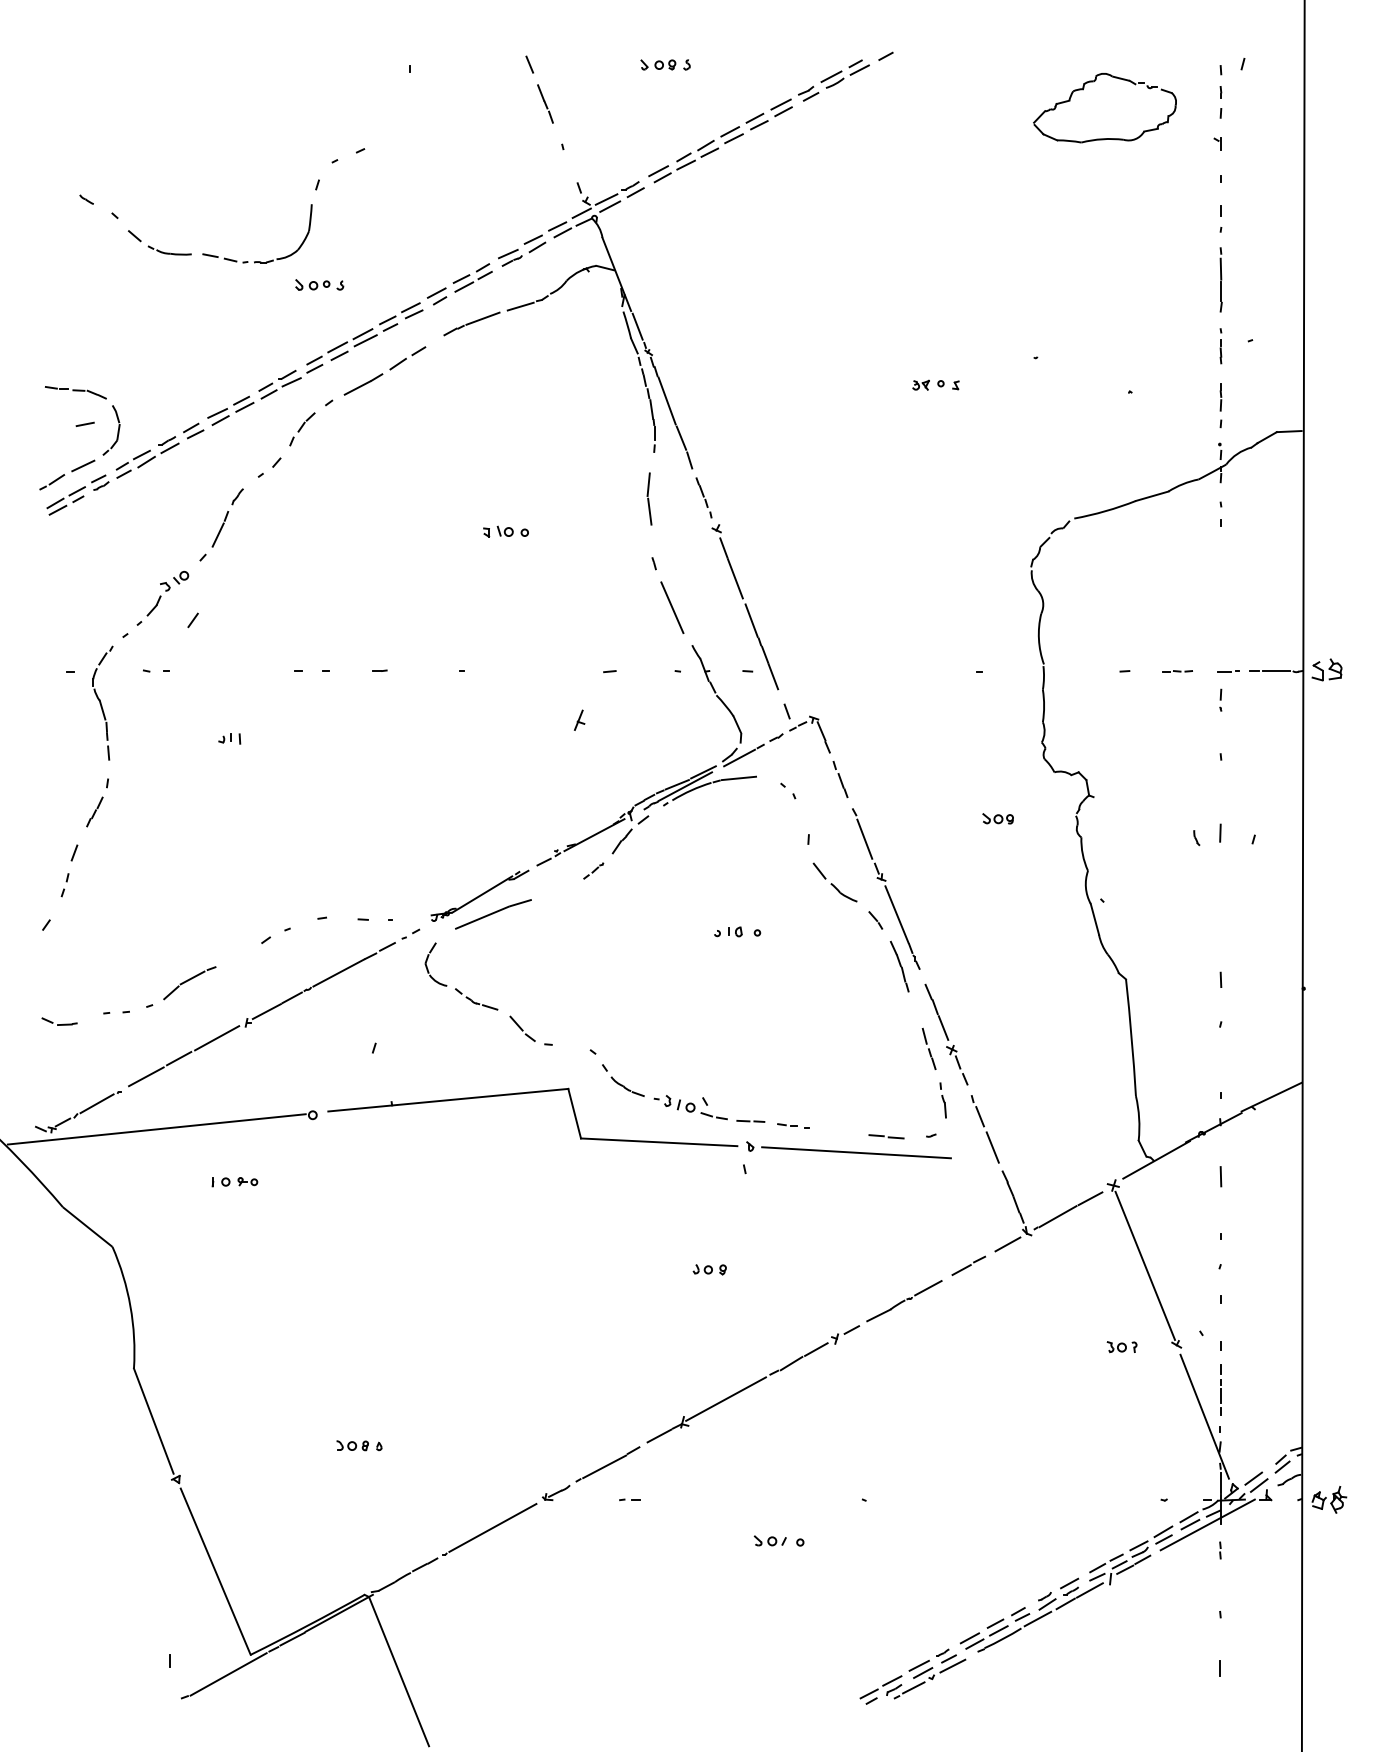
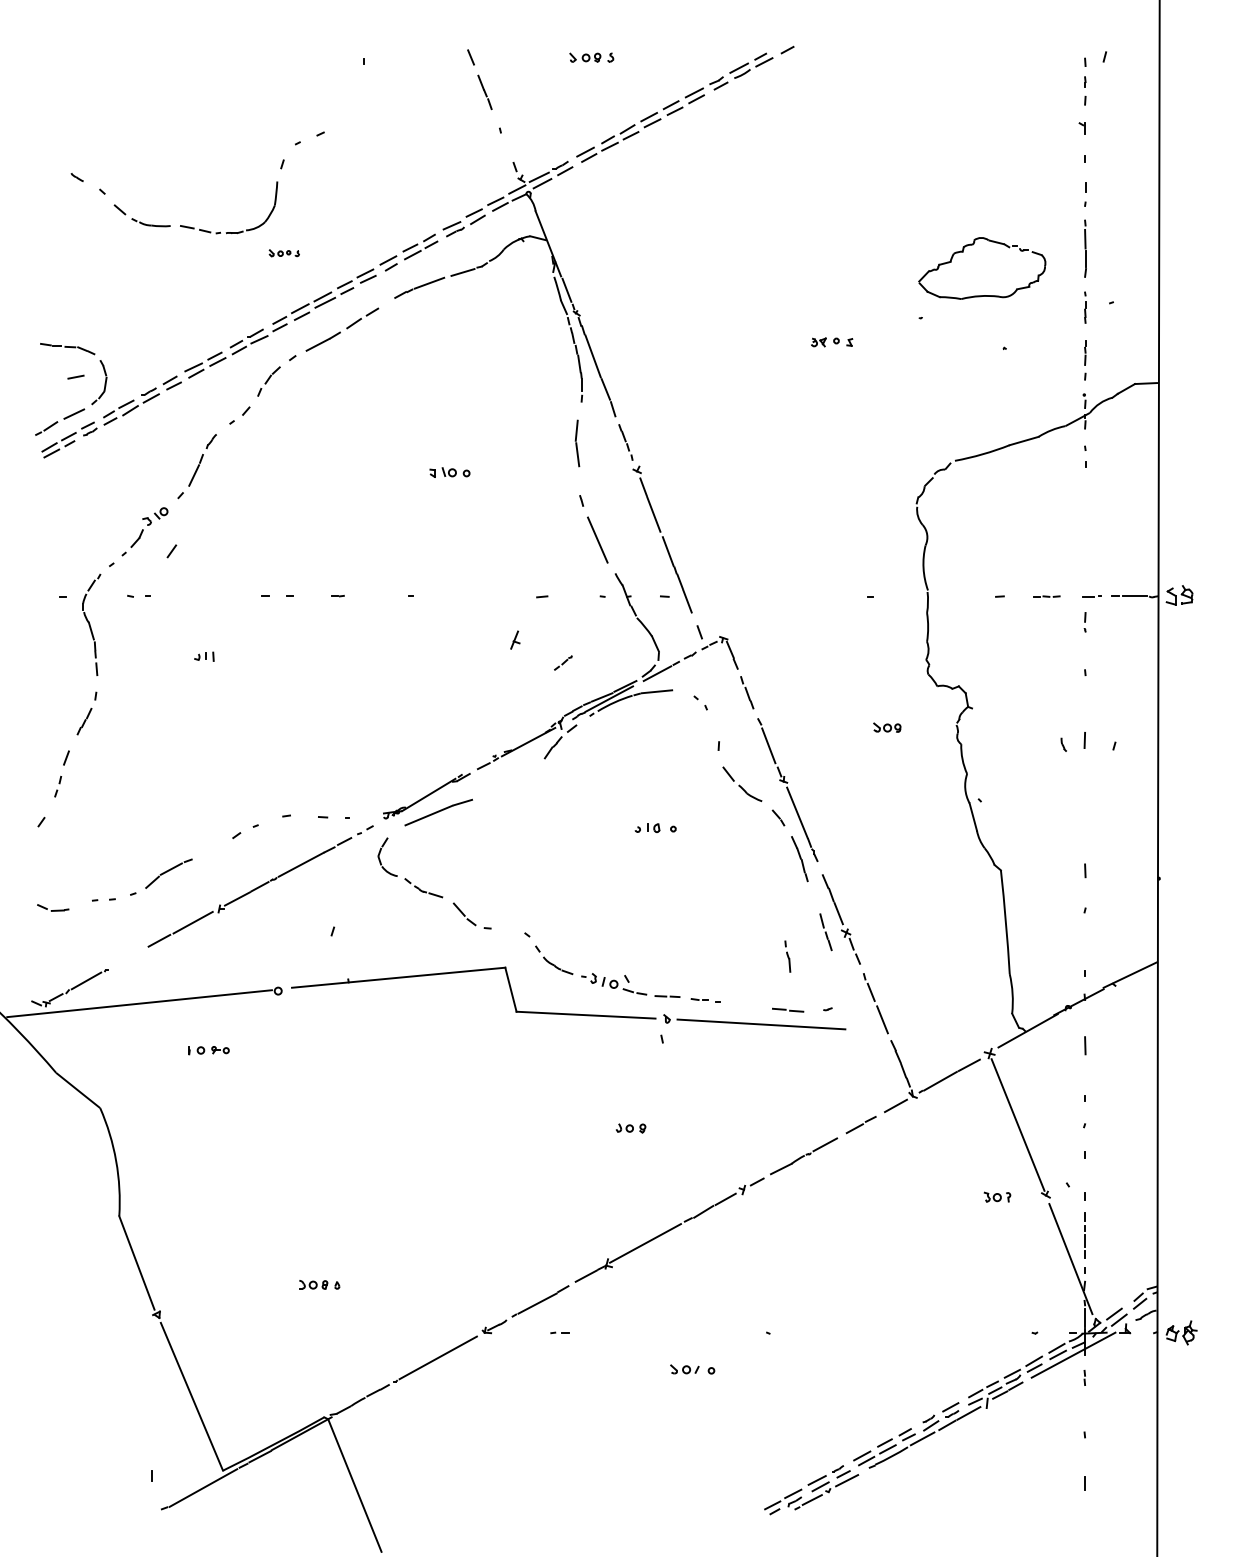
part: (1083, 90) -> (963, 252), moved
part: (319, 284) -> (284, 252), size x0.7
part: (593, 870) -> (563, 662), moved
line: (146, 1076) -> (130, 956), removed
part: (942, 1100) -> (787, 956), moved

